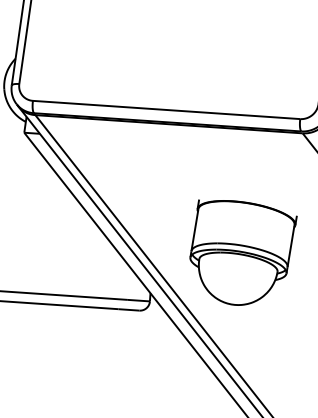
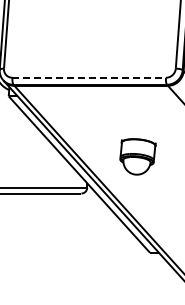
line: (167, 109) -> (89, 77), solid -> dashed
part: (241, 252) -> (137, 156), size x0.6

